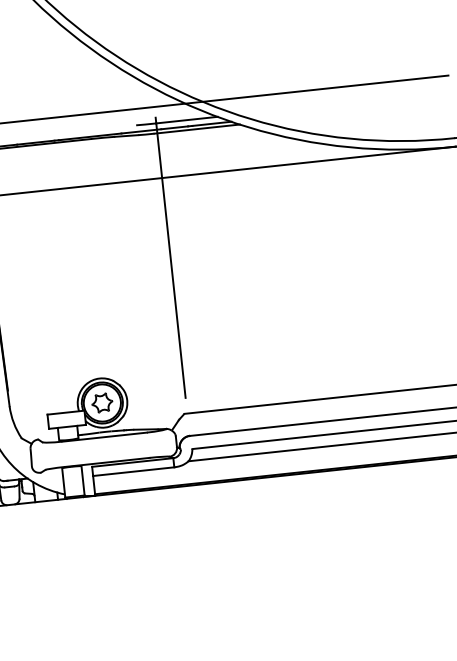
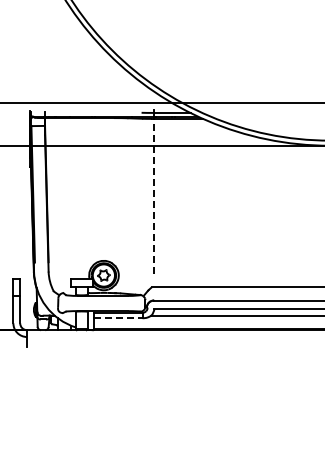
line: (170, 260) -> (153, 195), solid -> dashed
line: (134, 471) -> (118, 318), solid -> dashed

